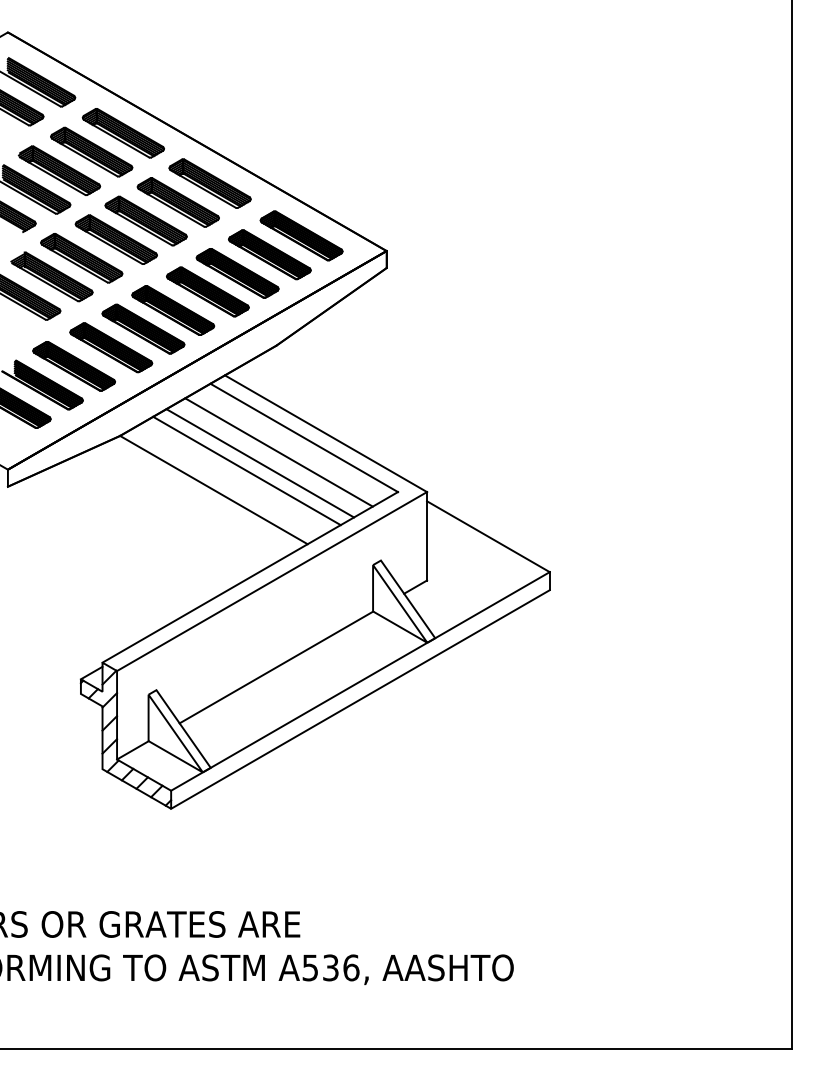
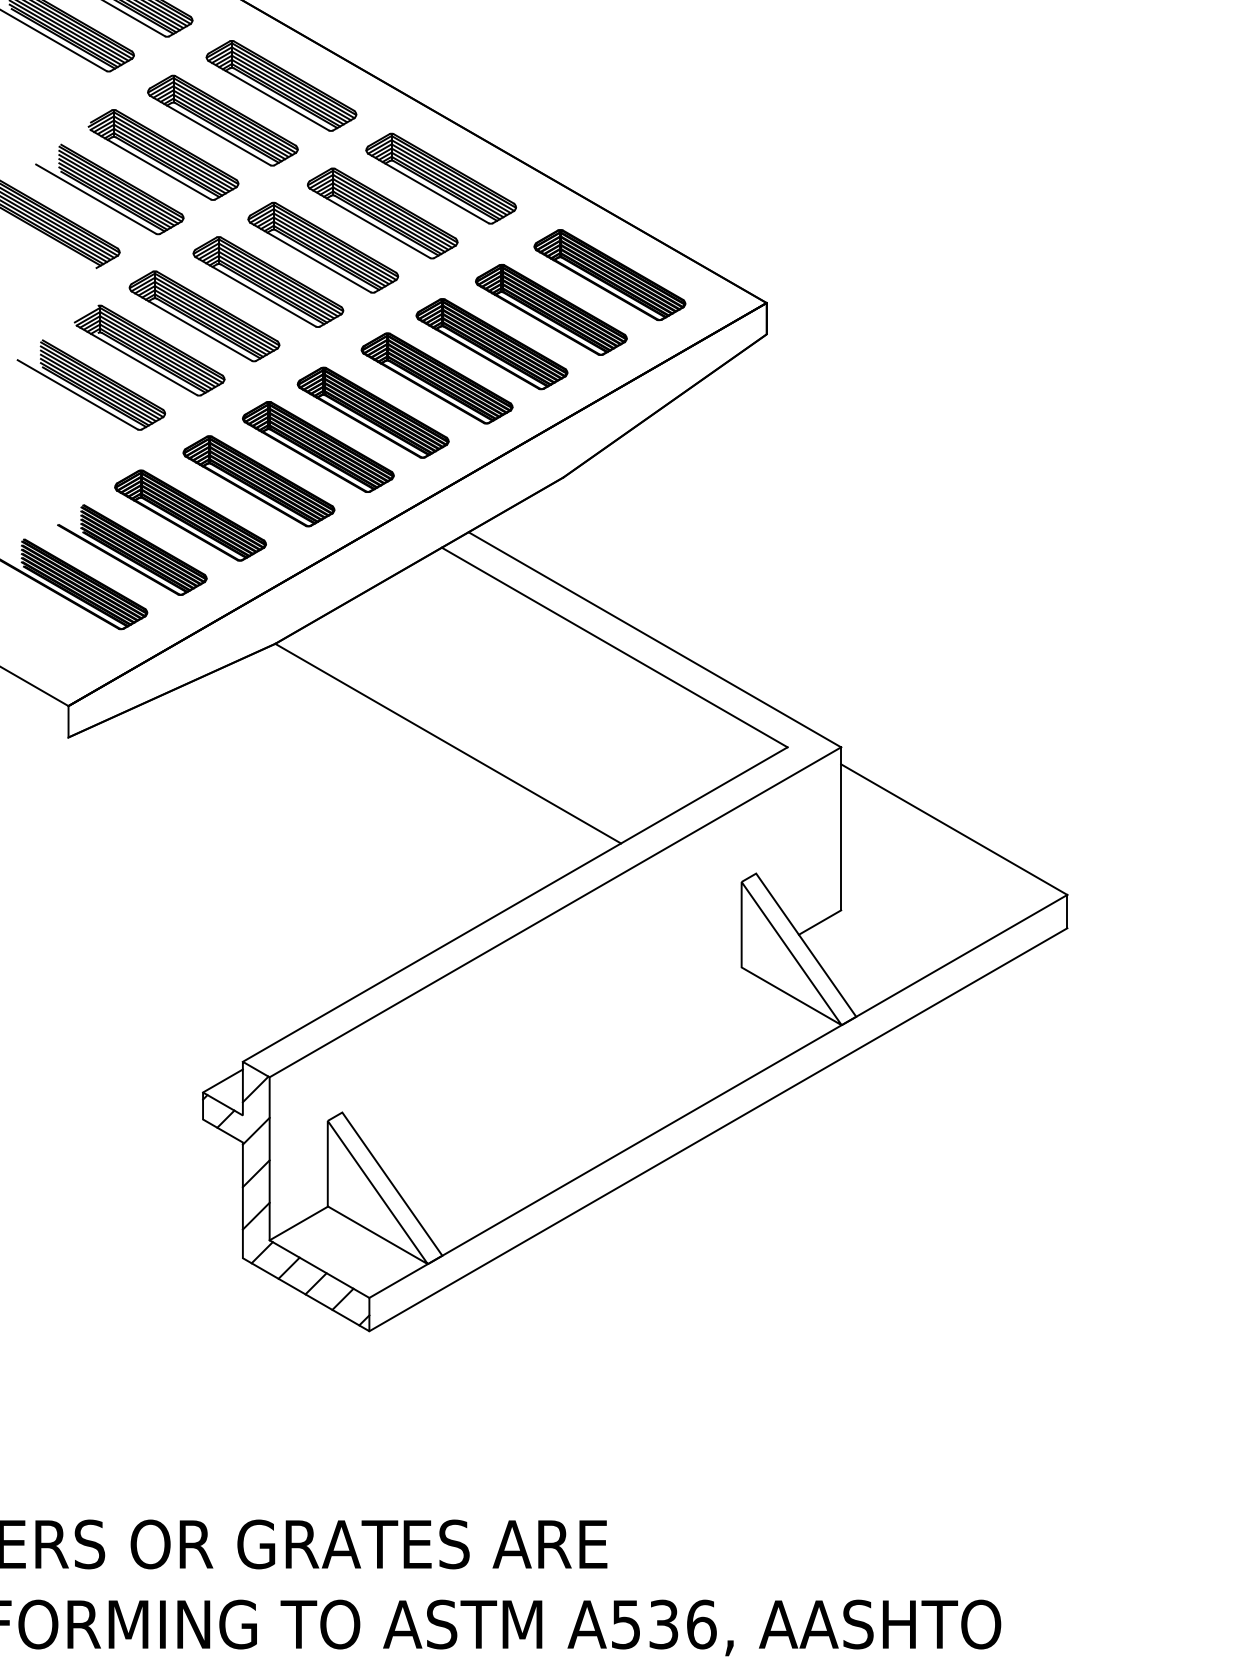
line: (278, 452) -> (567, 674), removed
line: (260, 463) -> (534, 694), removed
line: (246, 470) -> (508, 707), removed
line: (276, 667) -> (563, 1070), removed

